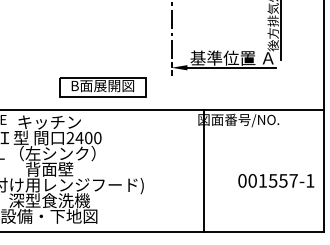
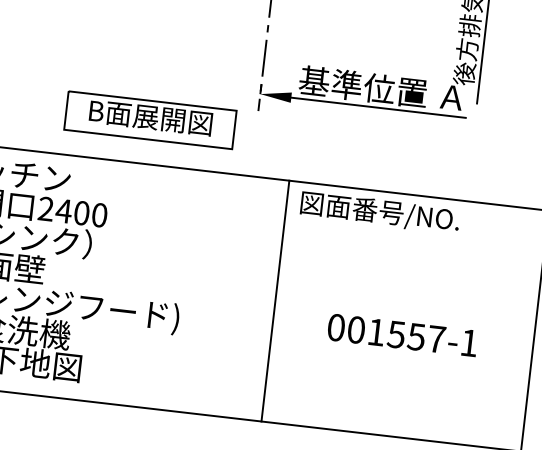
part: (102, 87) -> (149, 120), moved
line: (204, 170) -> (276, 300), moved
text: (276, 180) -> (403, 334), moved

